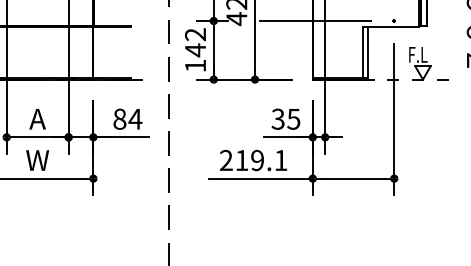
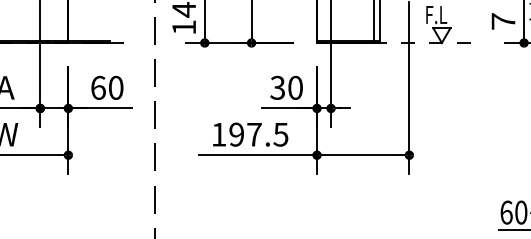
text: (127, 118) -> (107, 87), 84 -> 60
text: (293, 118) -> (295, 87), 35 -> 30
text: (253, 160) -> (249, 134), 219.1 -> 197.5

